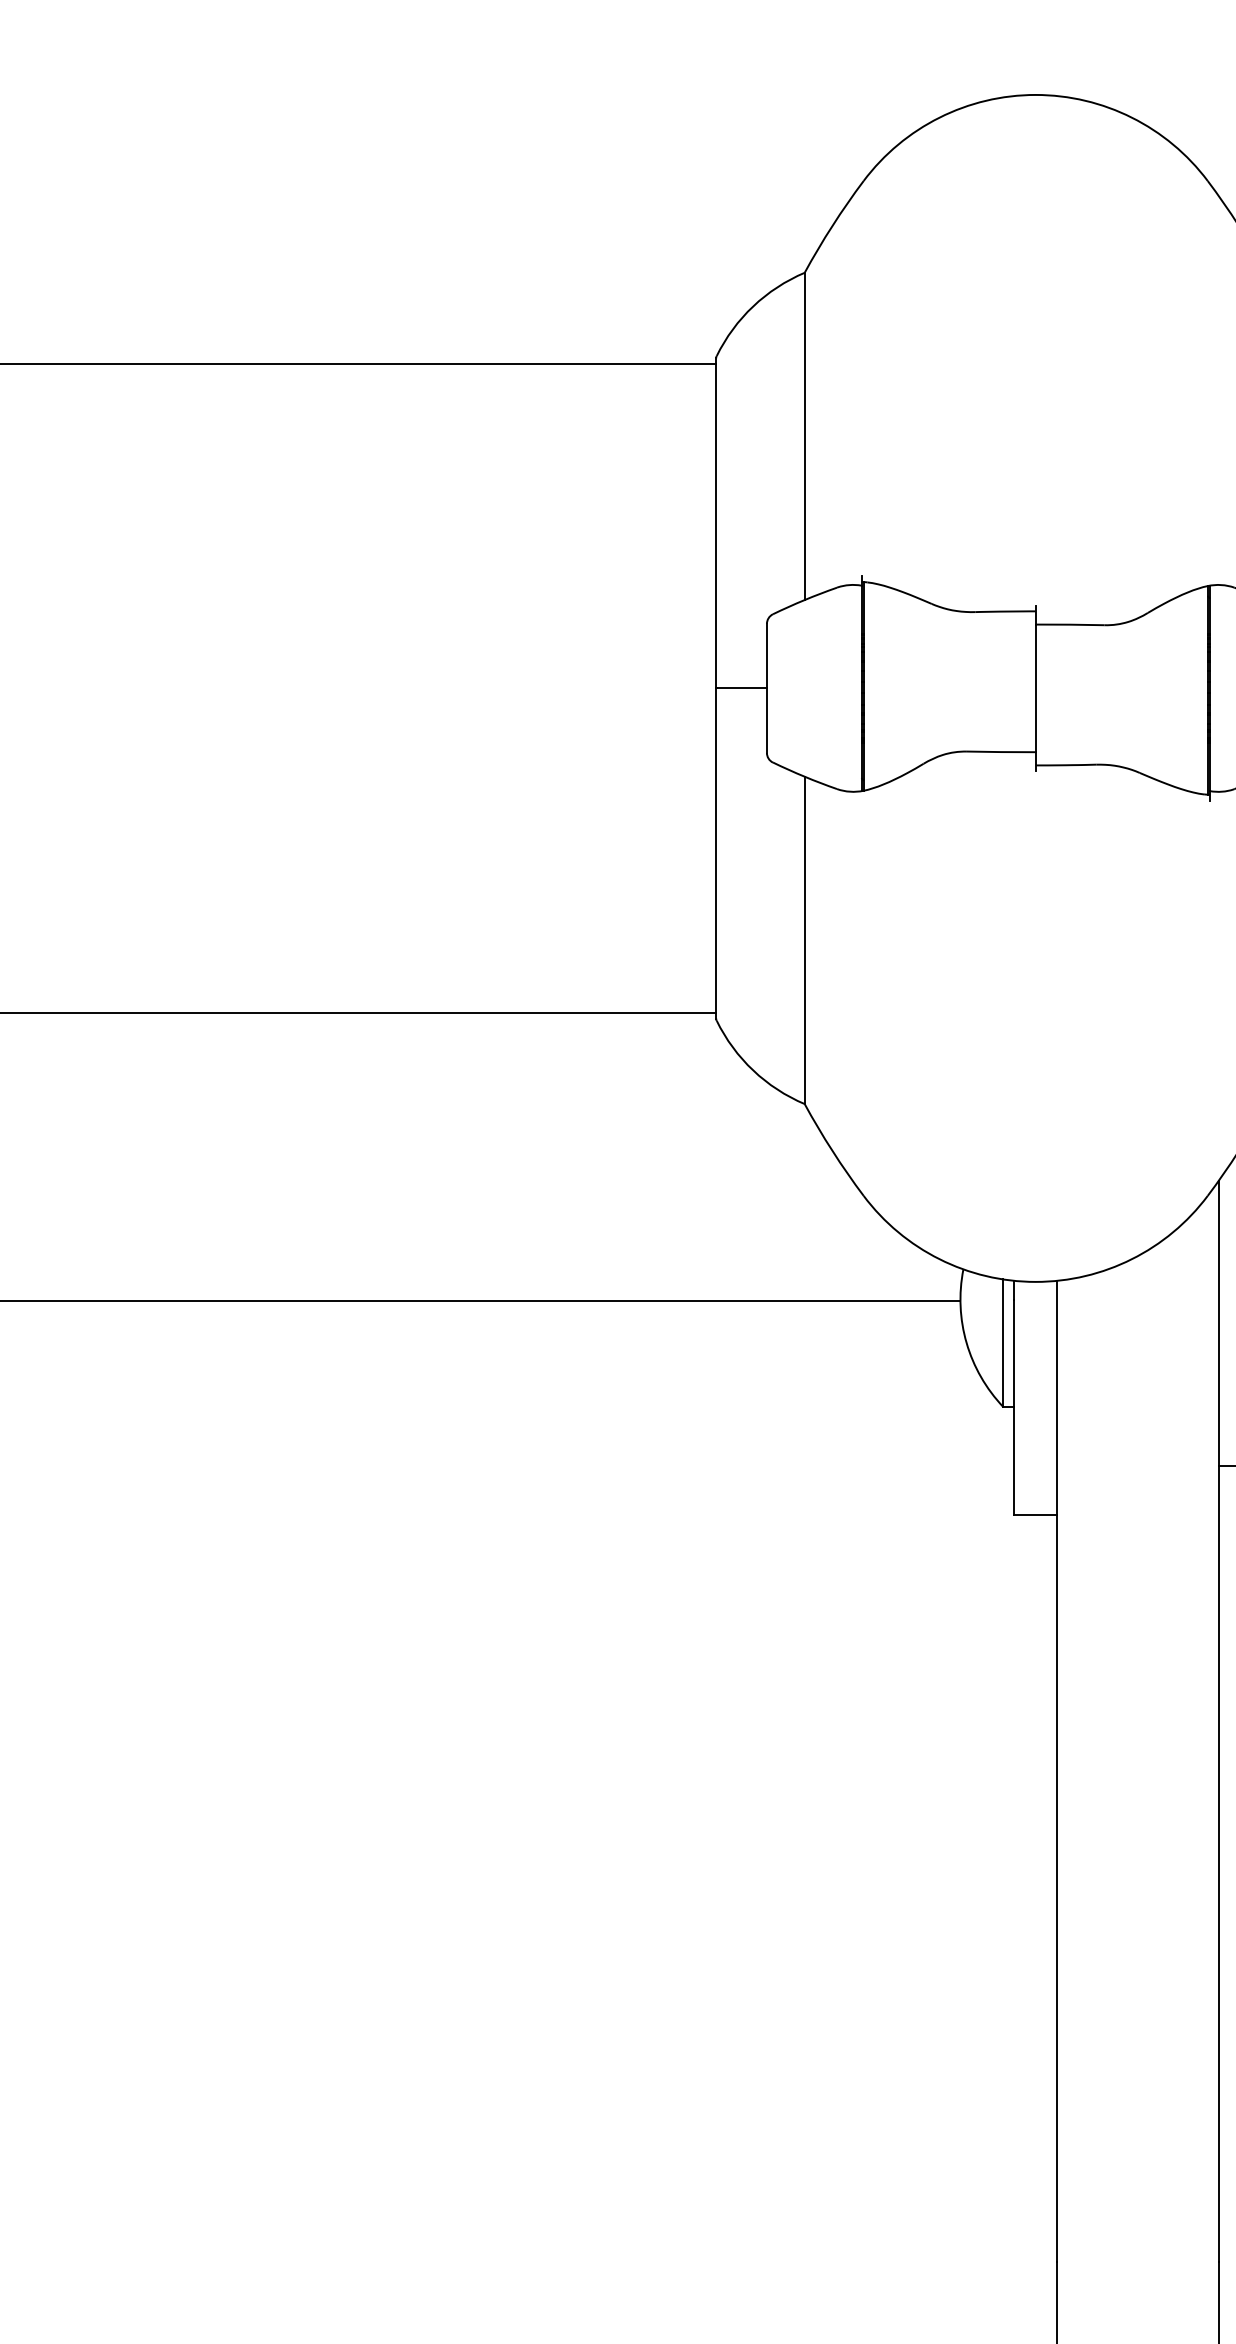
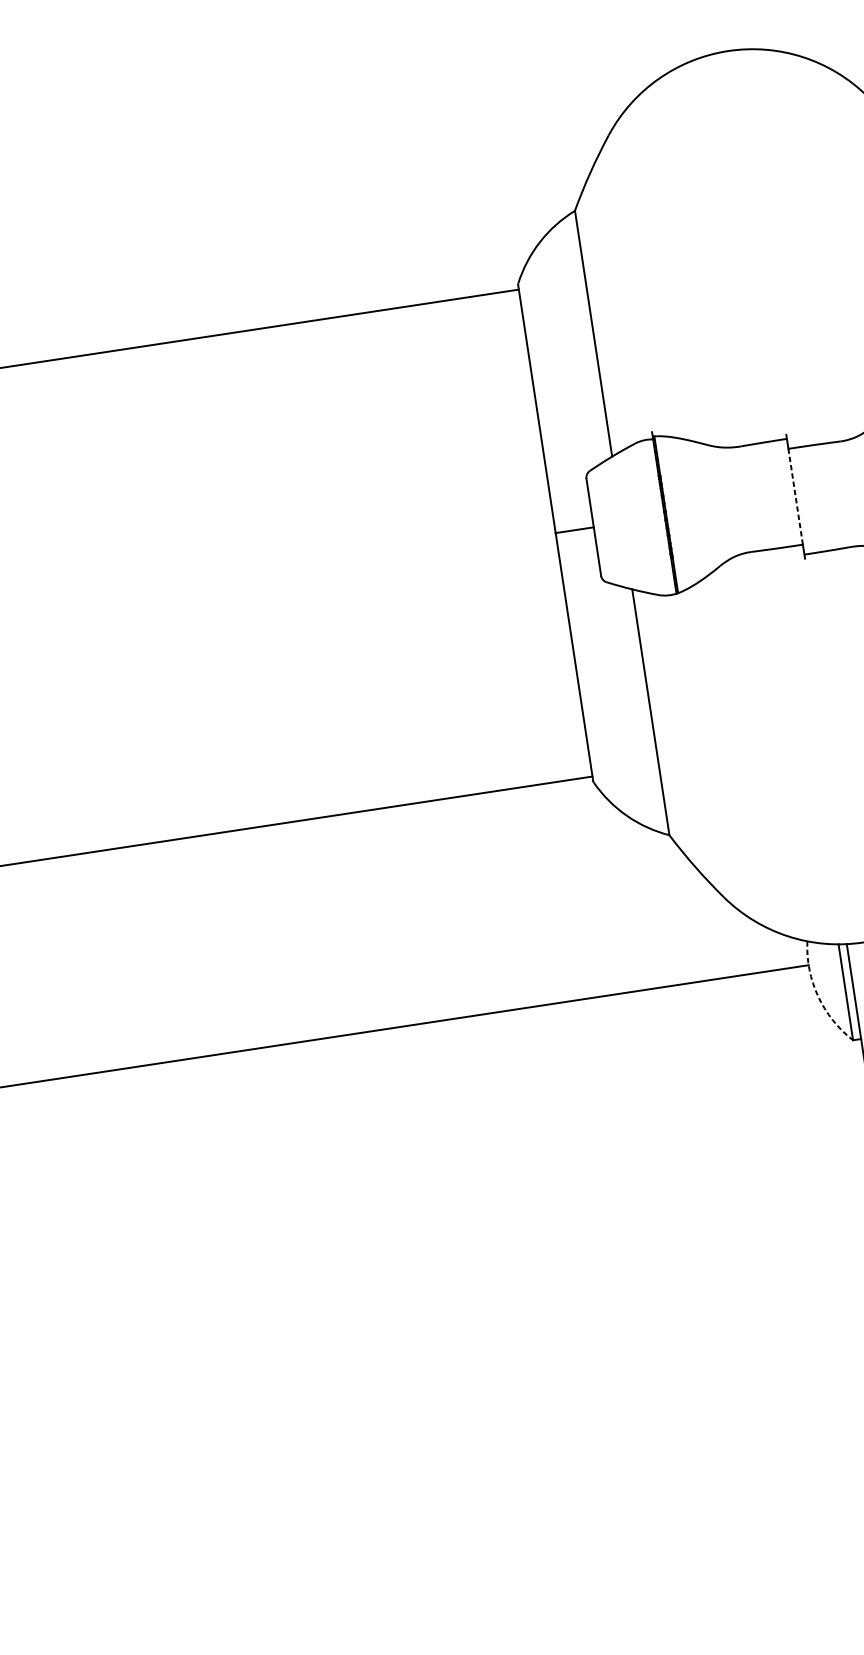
line: (1035, 688) -> (795, 496), solid -> dashed
arc: (966, 1343) -> (818, 996), solid -> dashed

